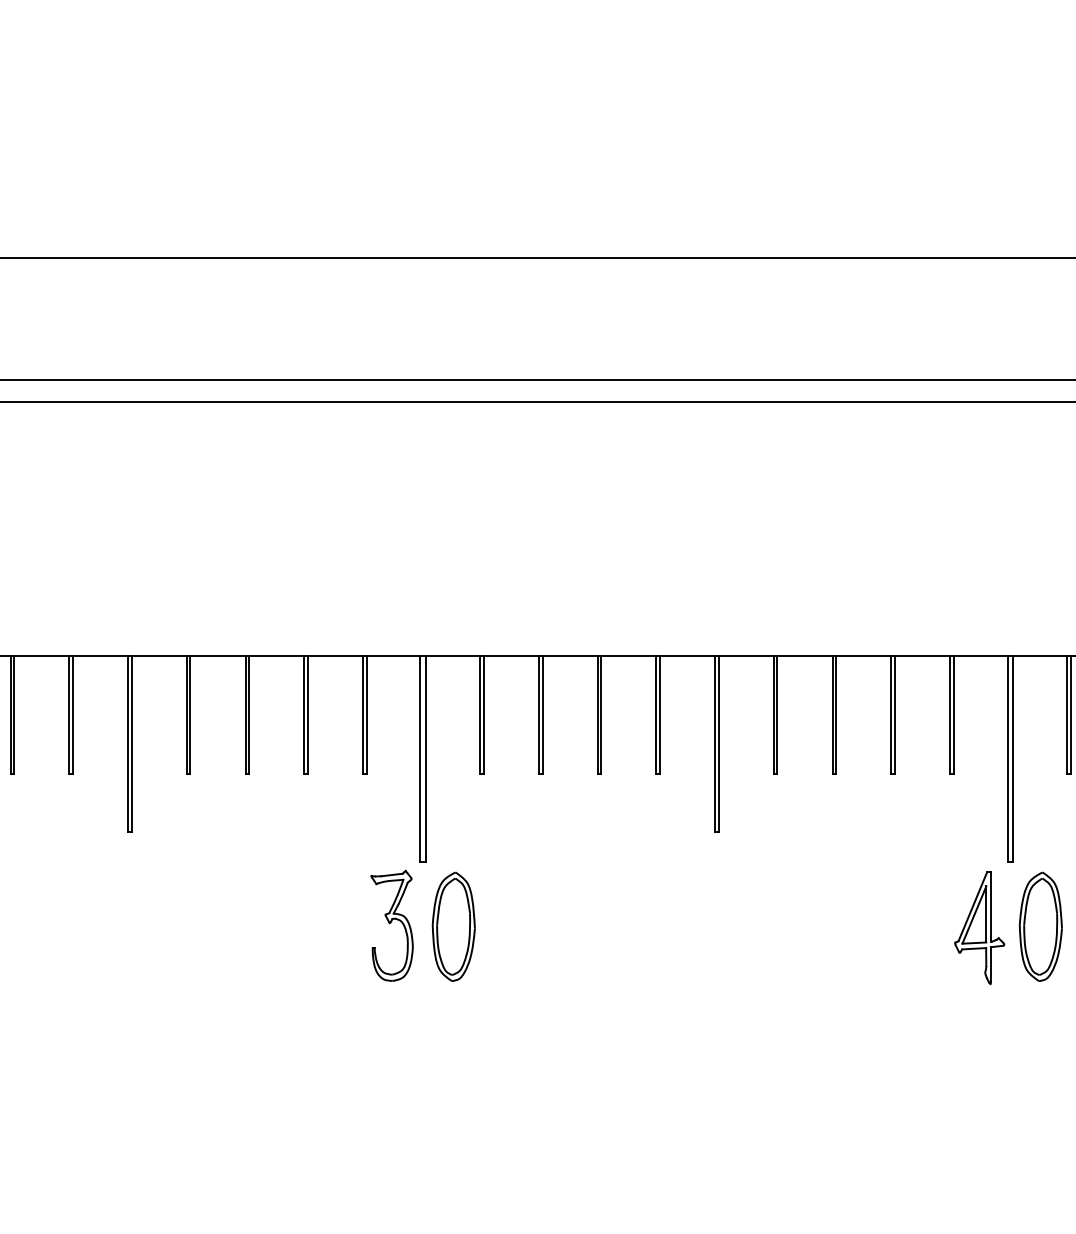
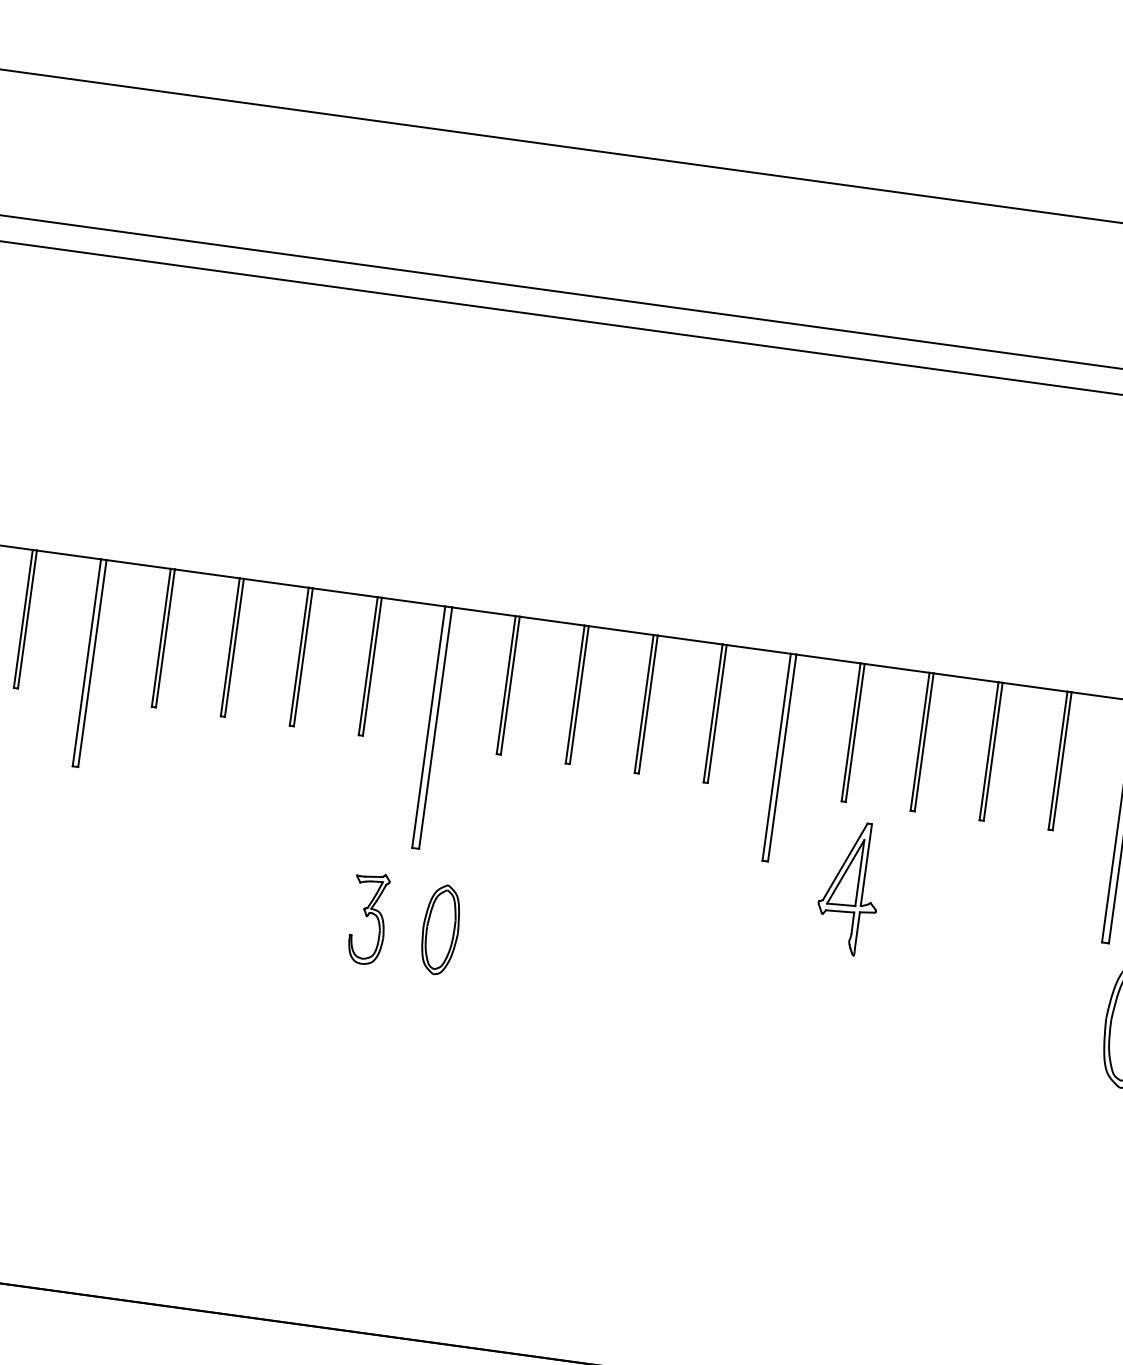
part: (391, 925) -> (367, 918), size x0.7
part: (453, 926) -> (440, 929), size x0.7
part: (979, 928) -> (849, 888), moved

